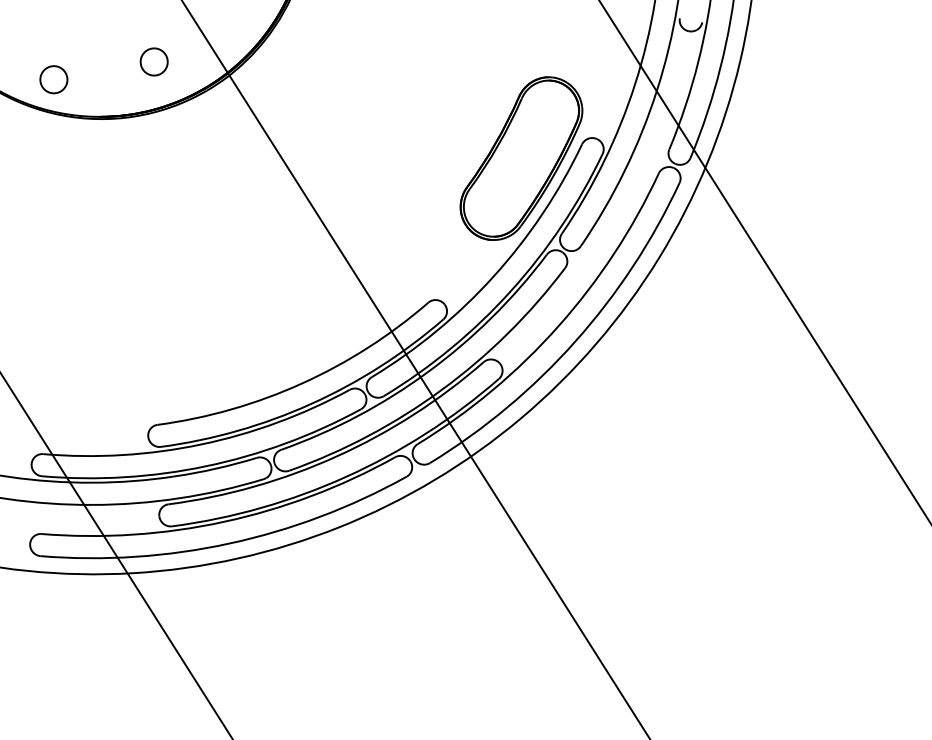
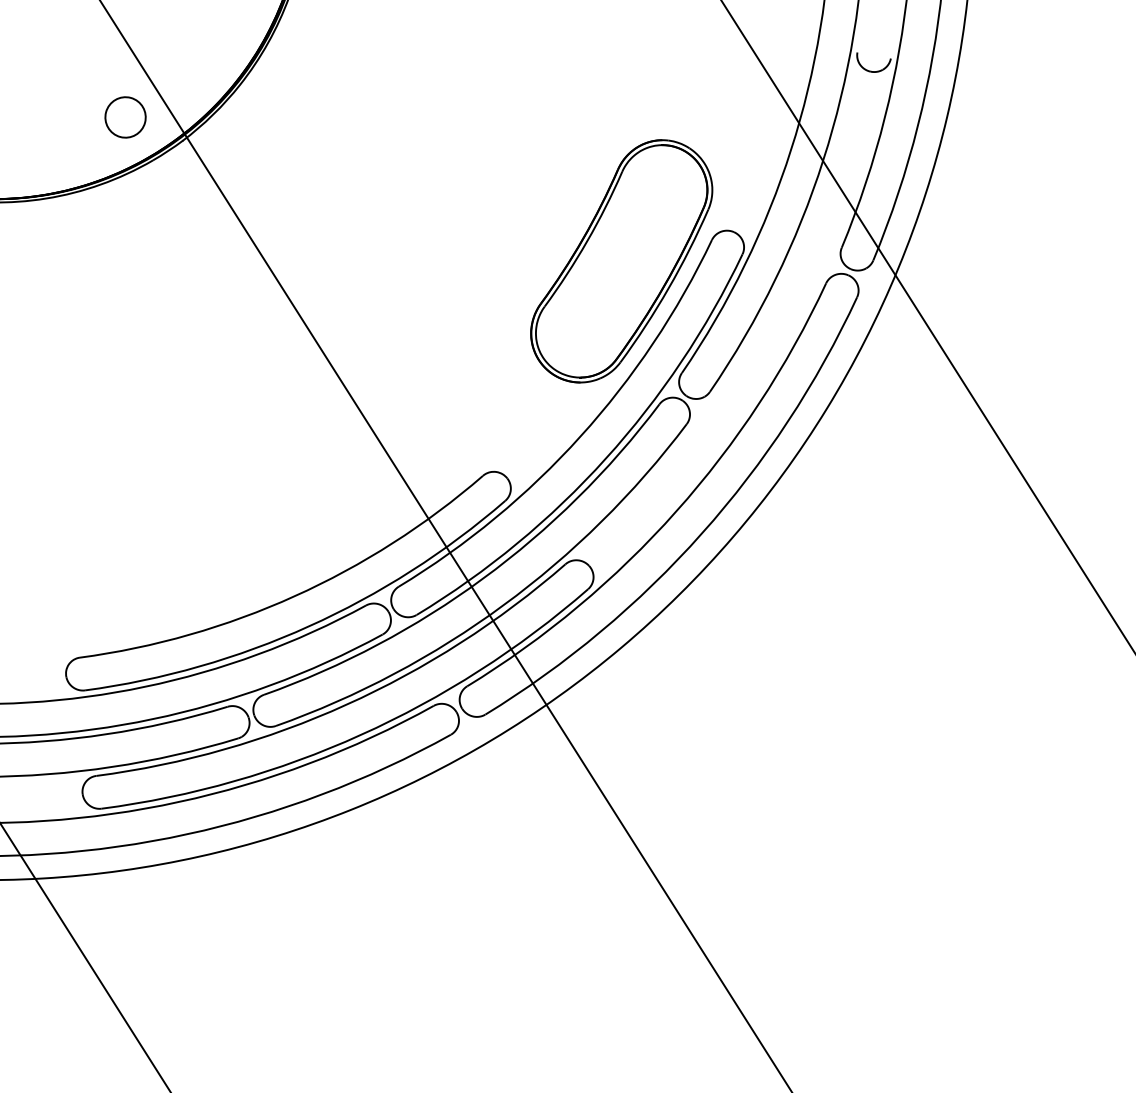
part: (153, 61) -> (124, 116), moved

